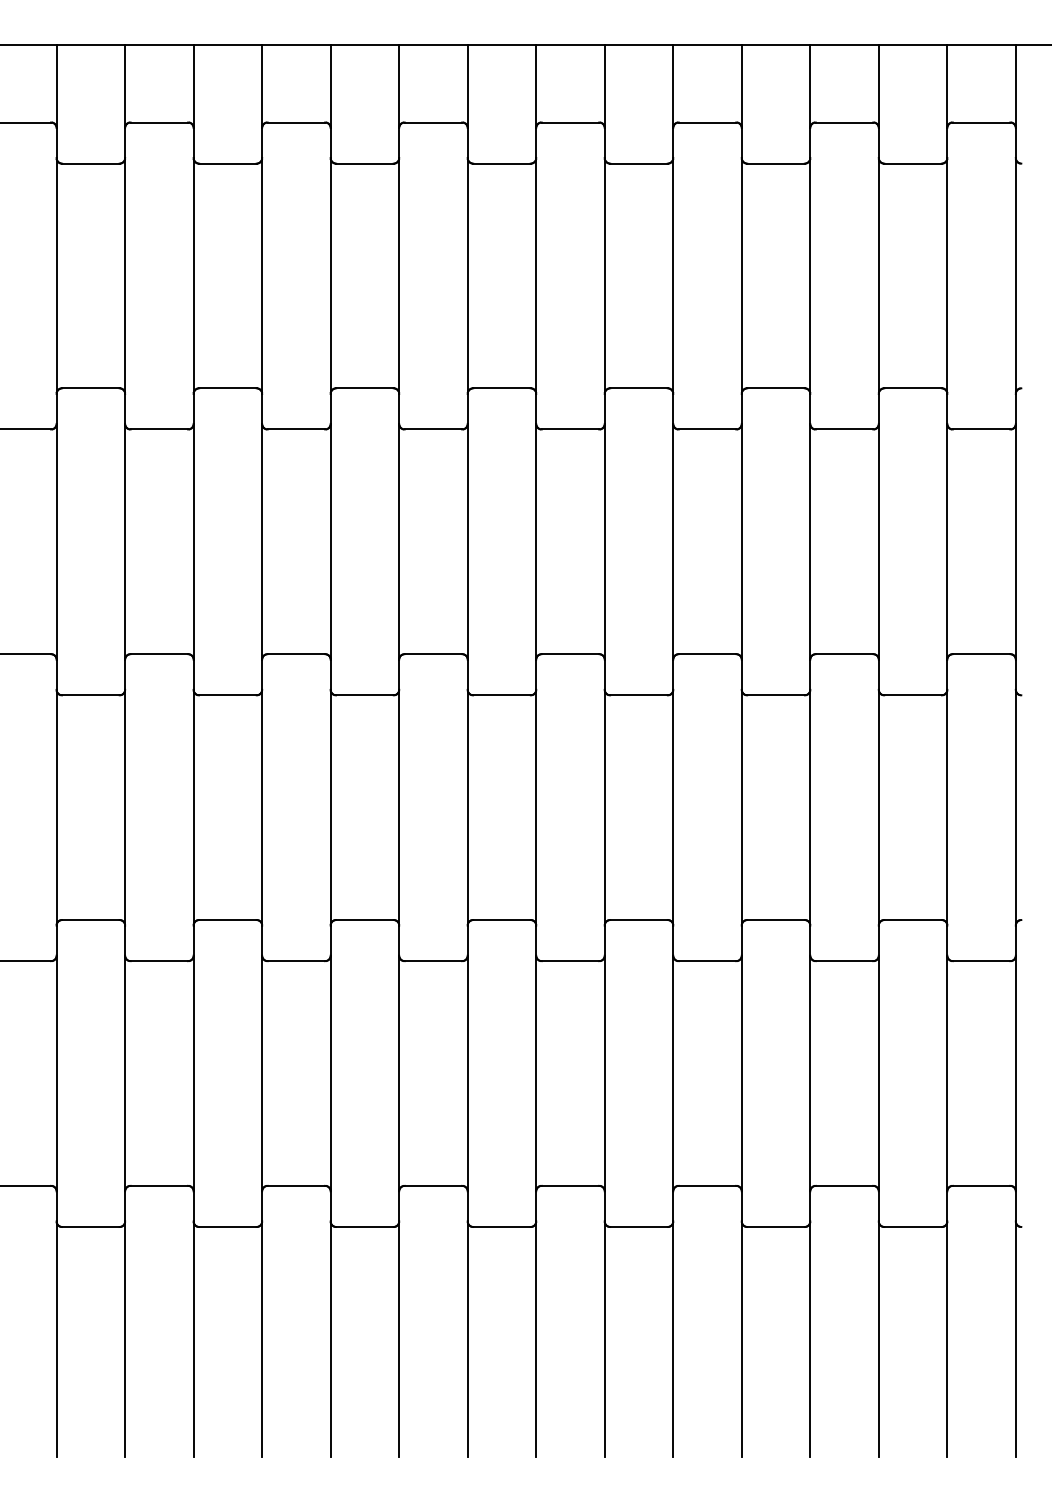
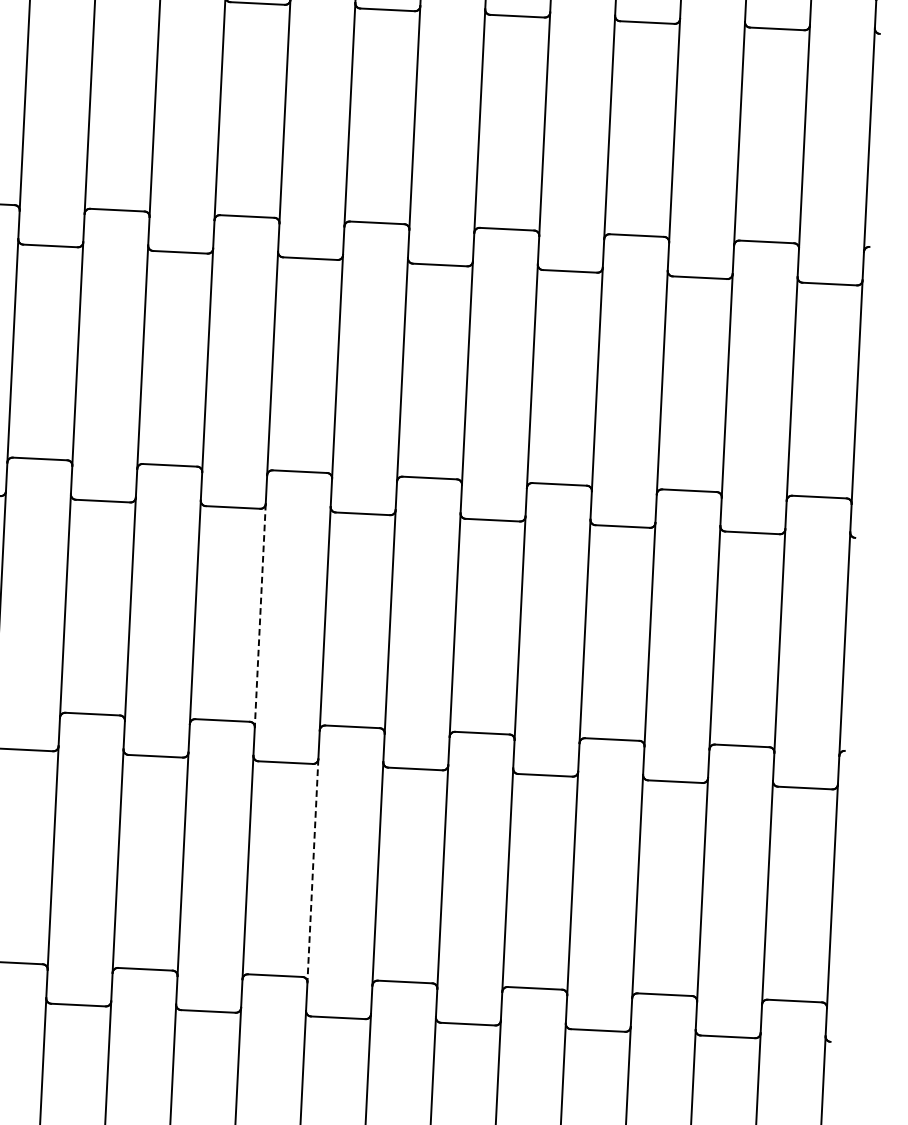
line: (399, 807) -> (260, 615), solid -> dashed
line: (467, 1073) -> (312, 870), solid -> dashed

